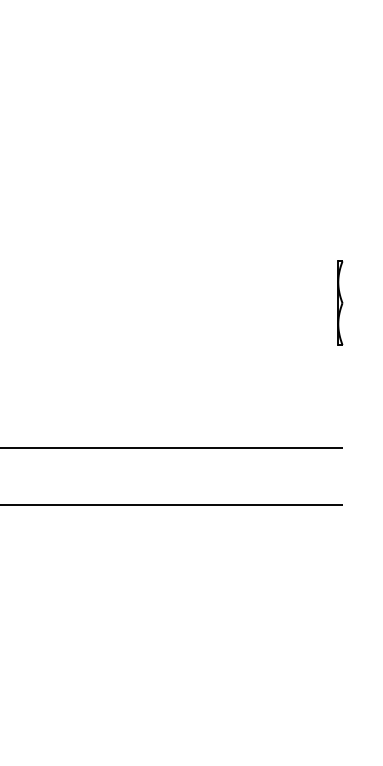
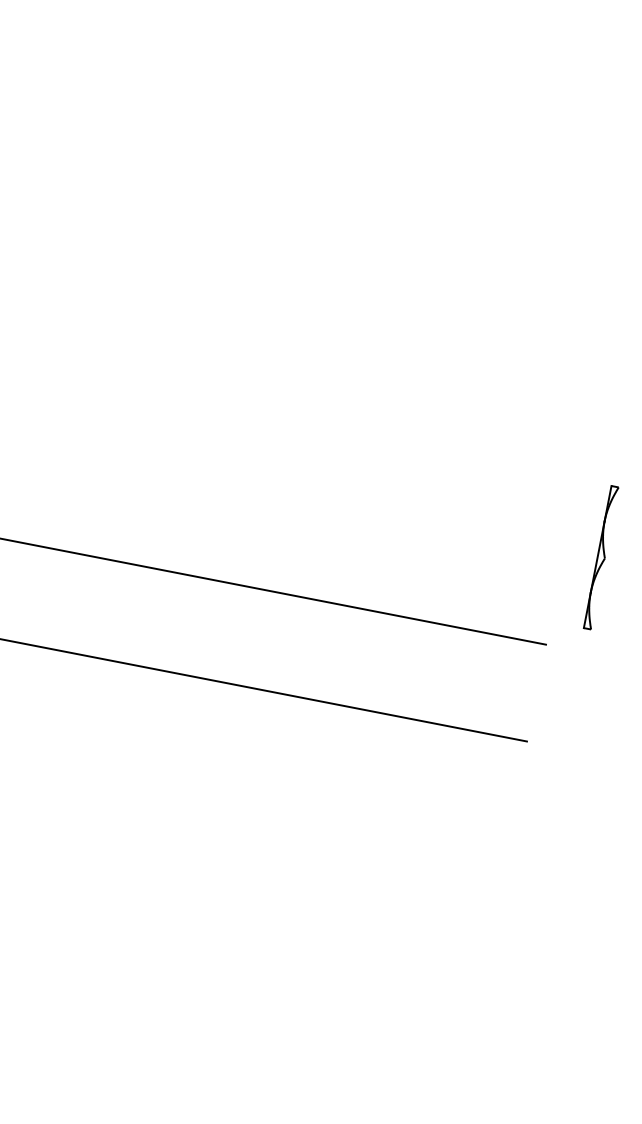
part: (340, 302) -> (601, 556), moved

